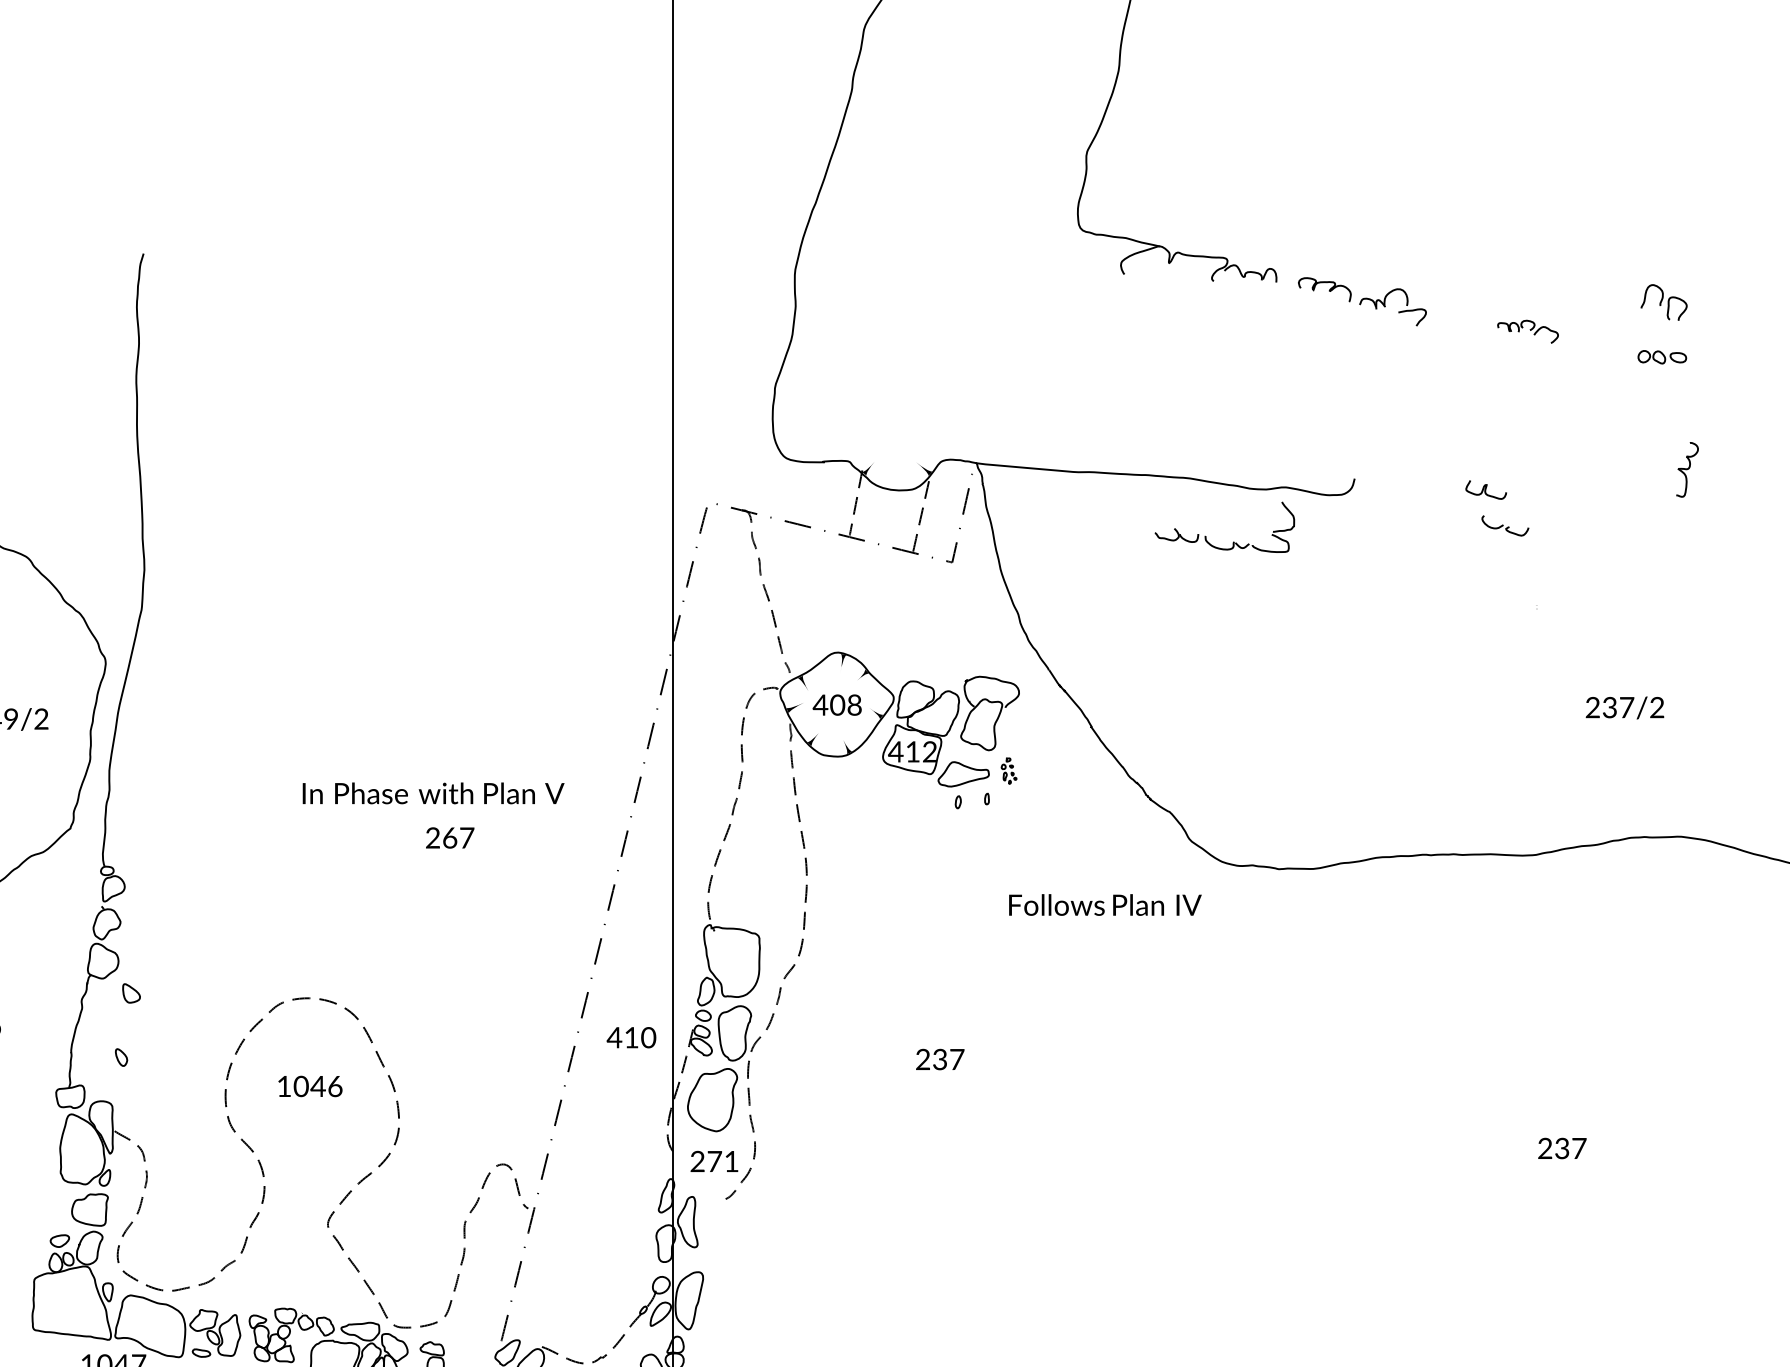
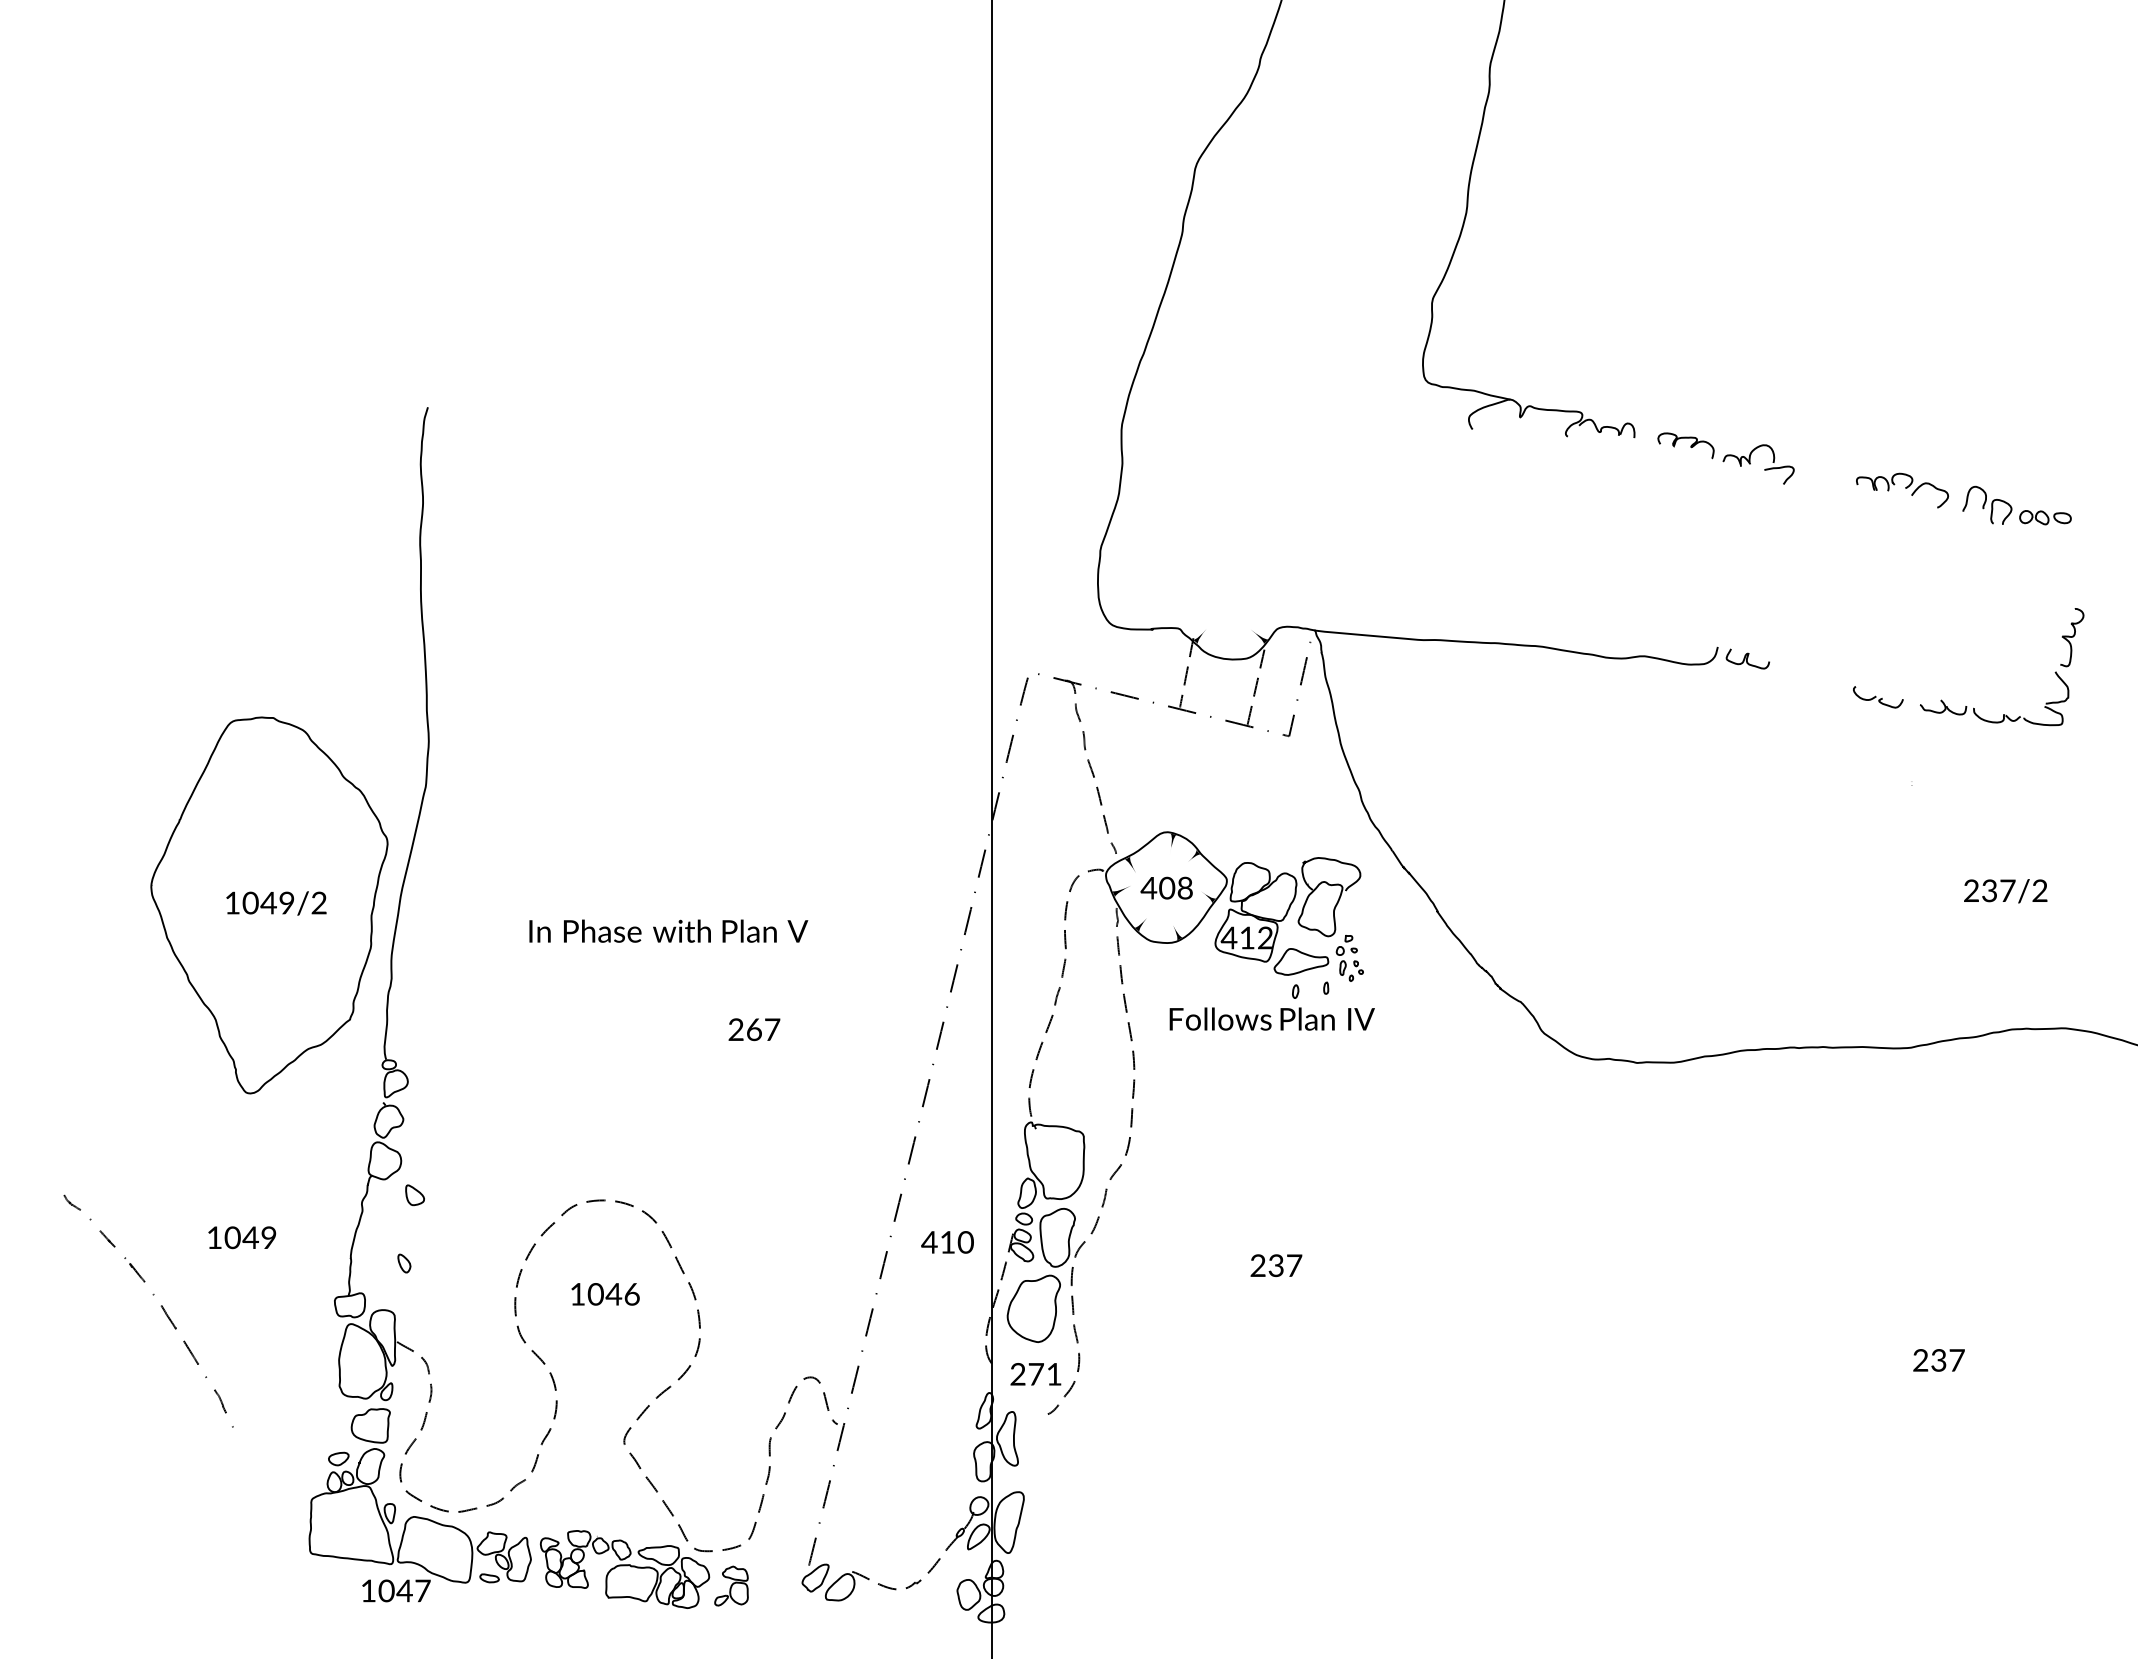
part: (1664, 301) -> (1987, 504), moved
part: (1528, 331) -> (1902, 490), size x1.43
curve: (1485, 489) -> (1747, 658), moved
part: (1233, 542) -> (2003, 714), moved
part: (1008, 771) -> (1349, 958), size x1.67
text: (433, 792) -> (668, 930), moved
text: (1104, 904) -> (1271, 1018), moved

